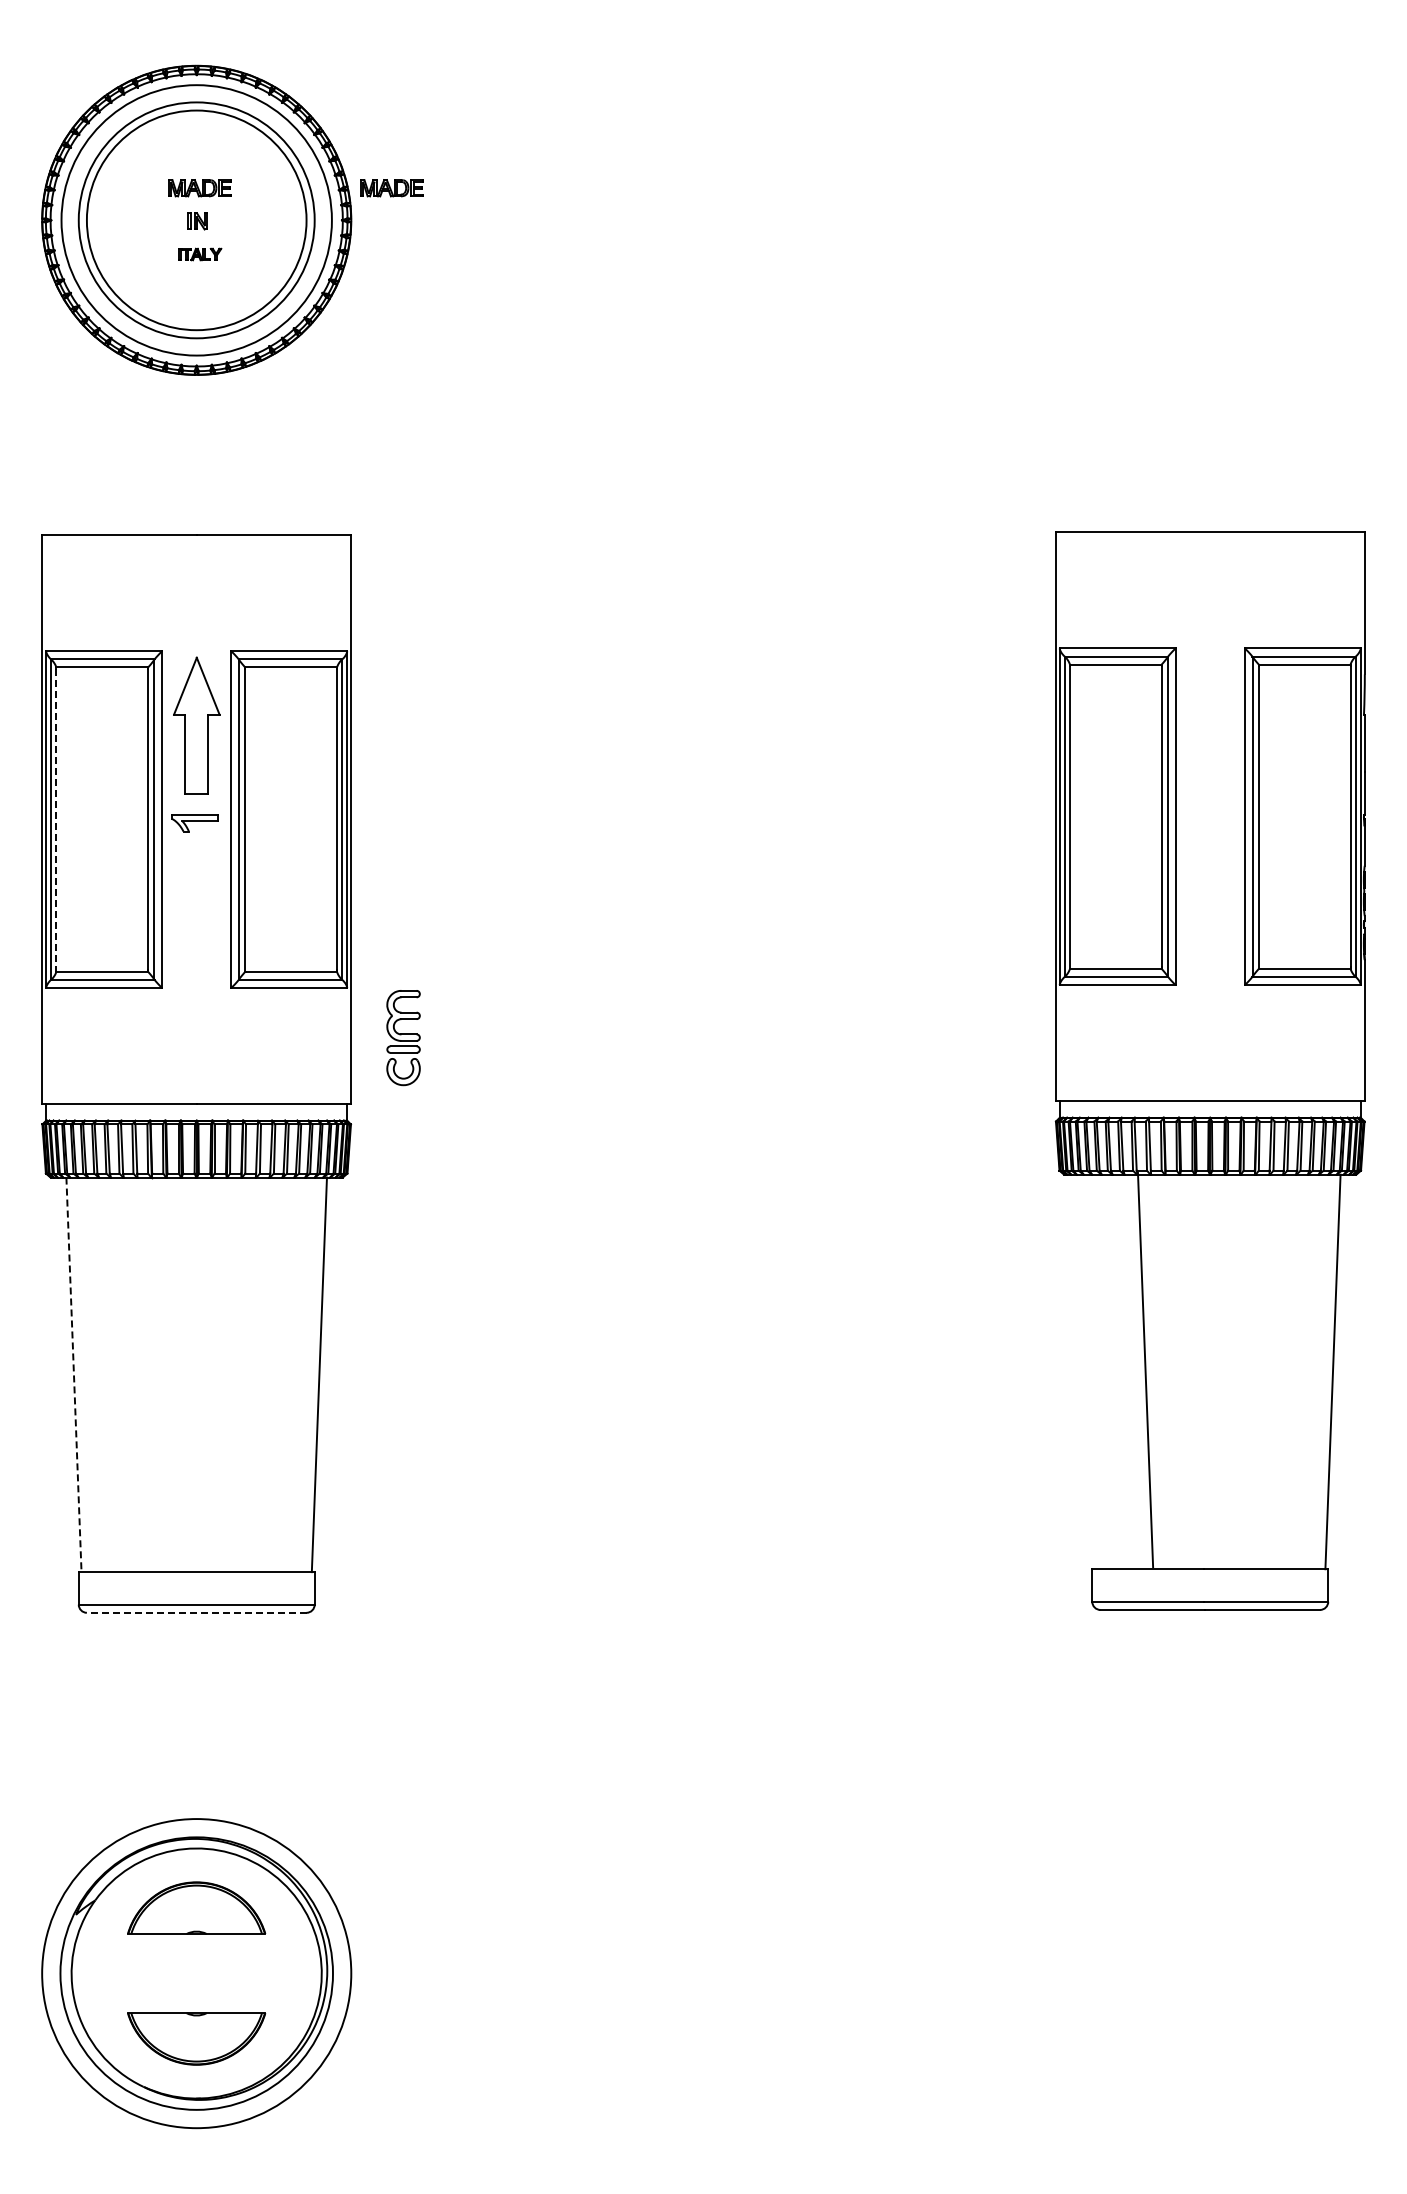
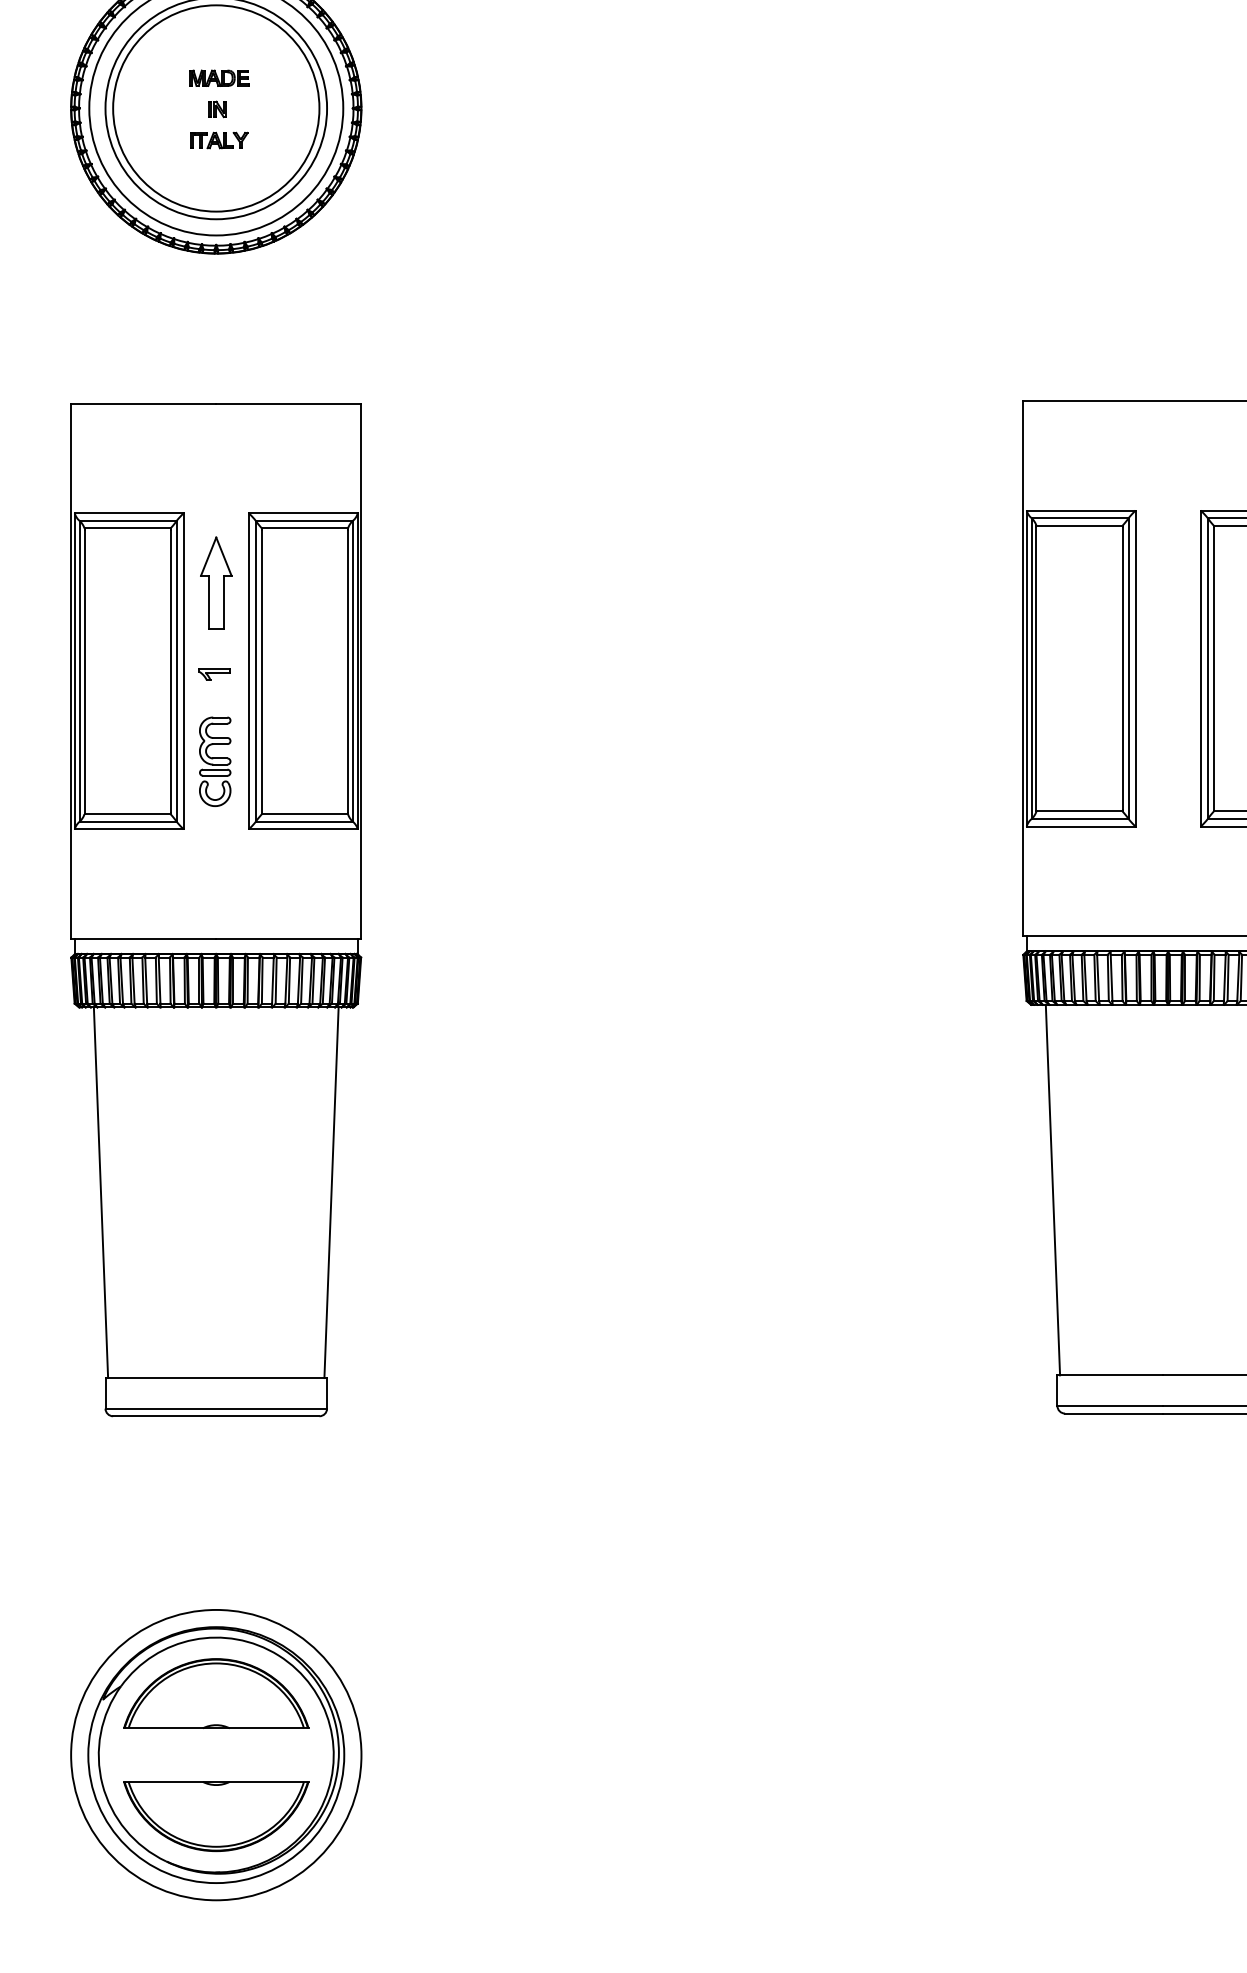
part: (391, 188) -> (399, 78), removed
part: (200, 254) -> (219, 140), size x1.43
part: (196, 725) -> (216, 582), size x0.71
line: (56, 820) -> (84, 672), dashed -> solid
part: (194, 823) -> (214, 674), size x0.71
part: (403, 1038) -> (215, 762), moved
line: (1145, 1369) -> (1052, 1189), moved
line: (73, 1375) -> (100, 1193), dashed -> solid
line: (196, 1612) -> (216, 1415), dashed -> solid
part: (196, 1907) -> (216, 1693), size x1.43
part: (196, 2038) -> (216, 1816), size x1.43

